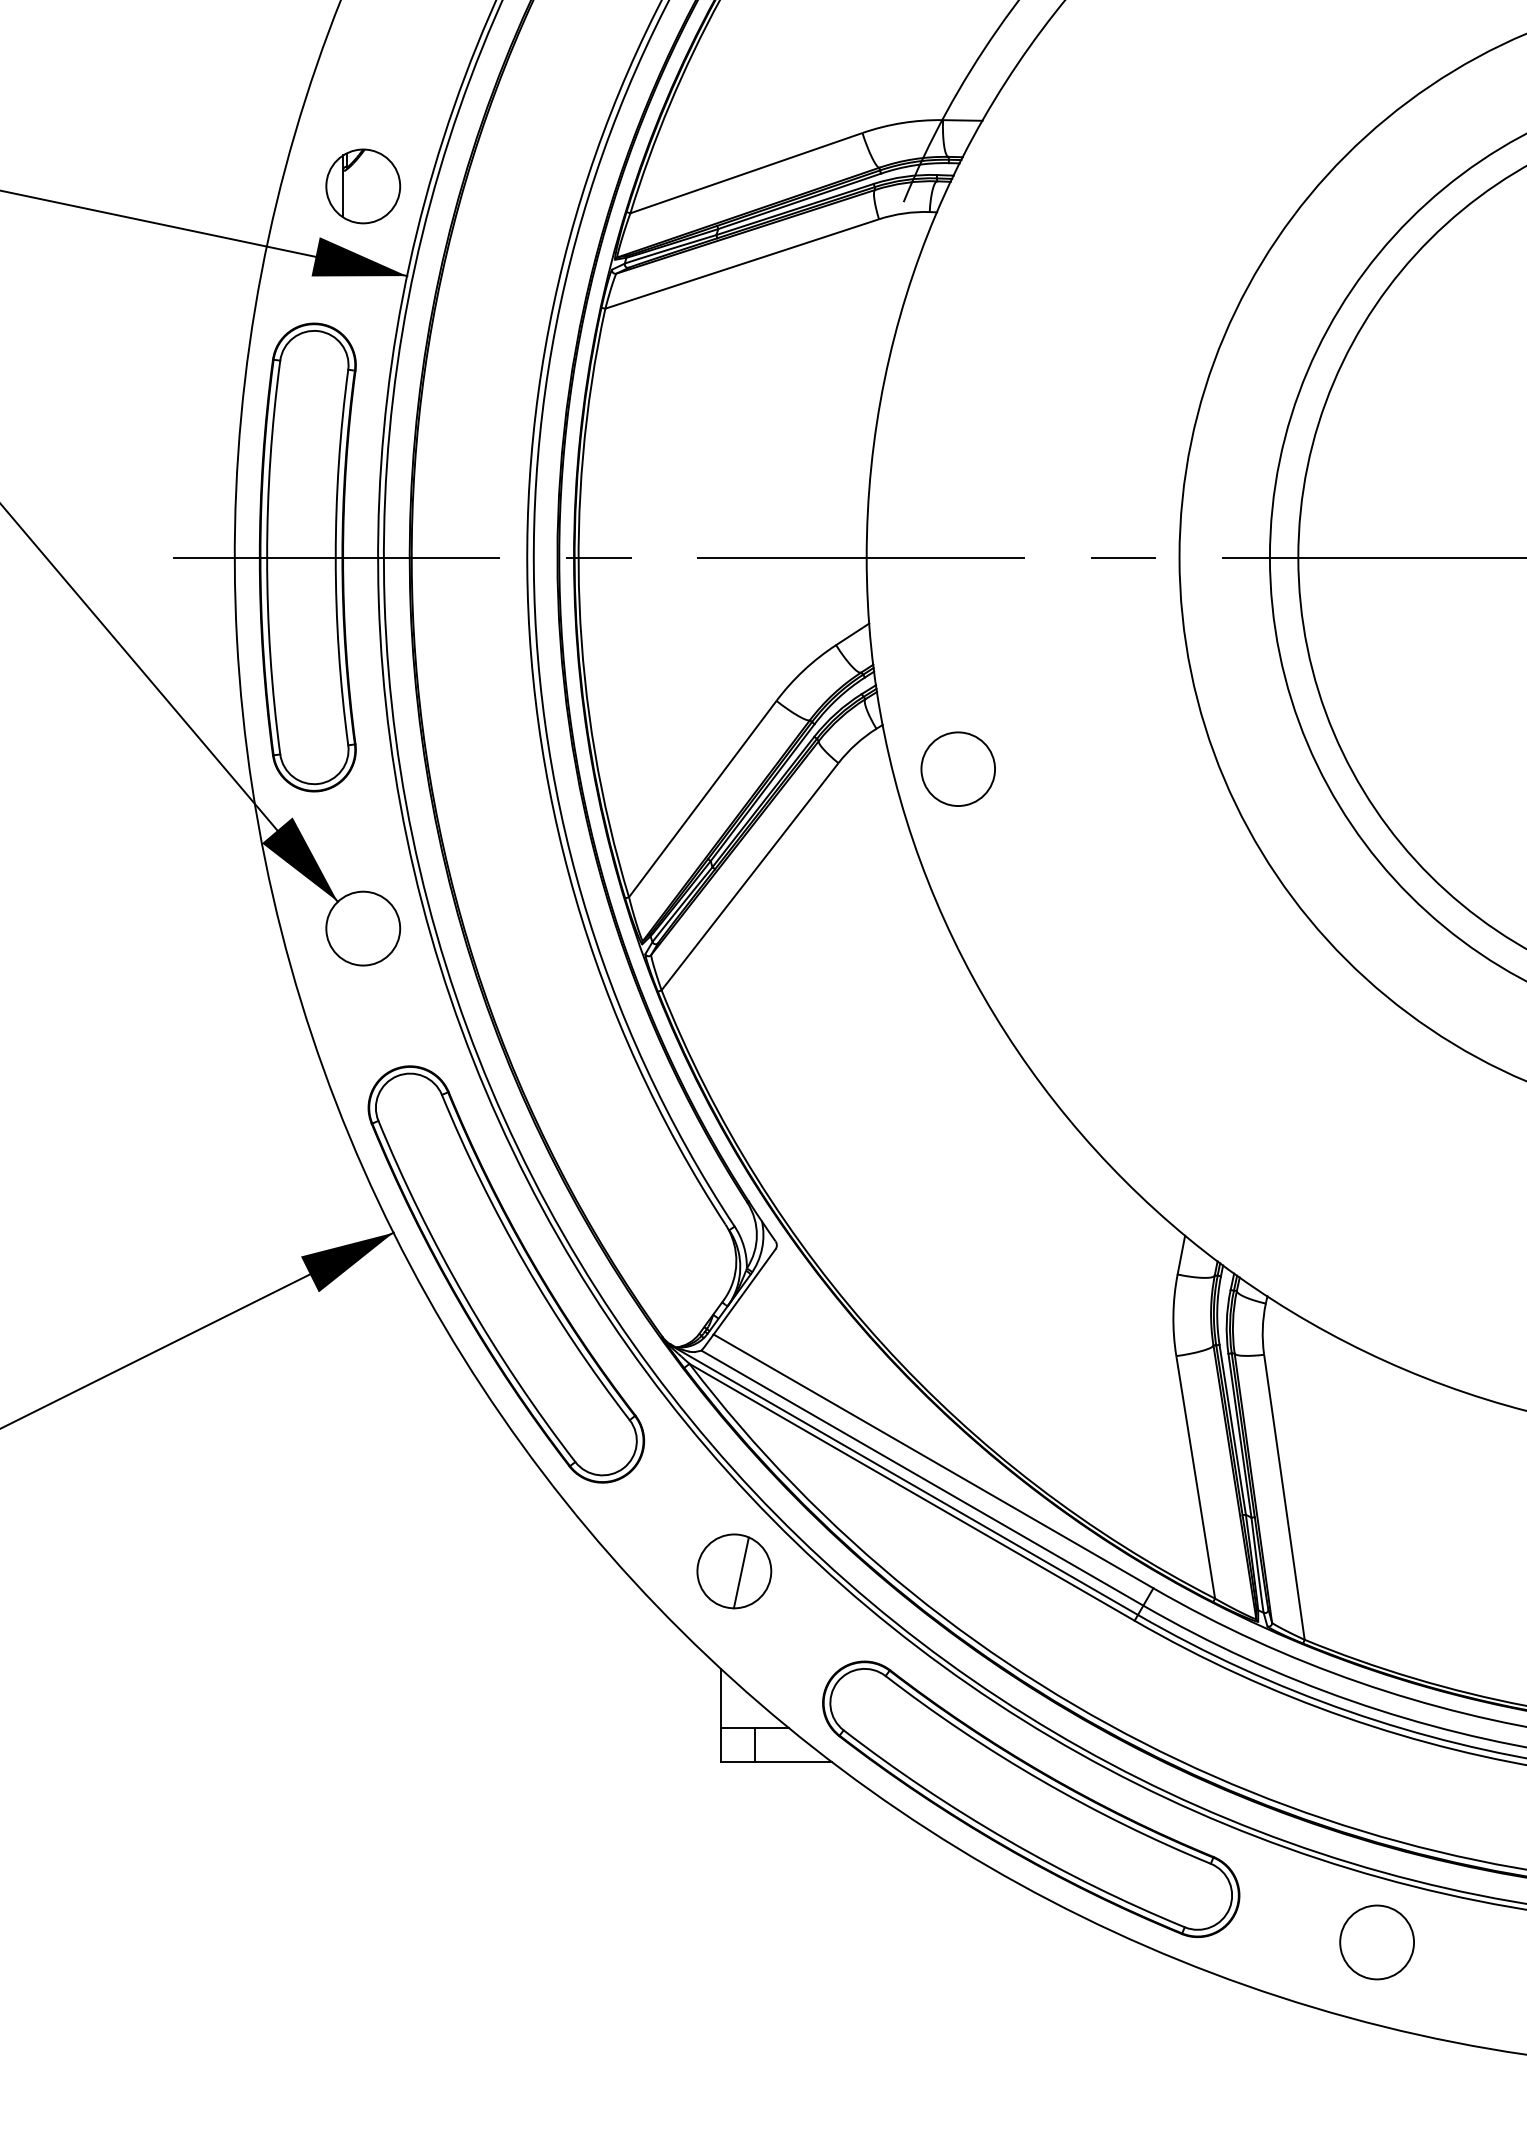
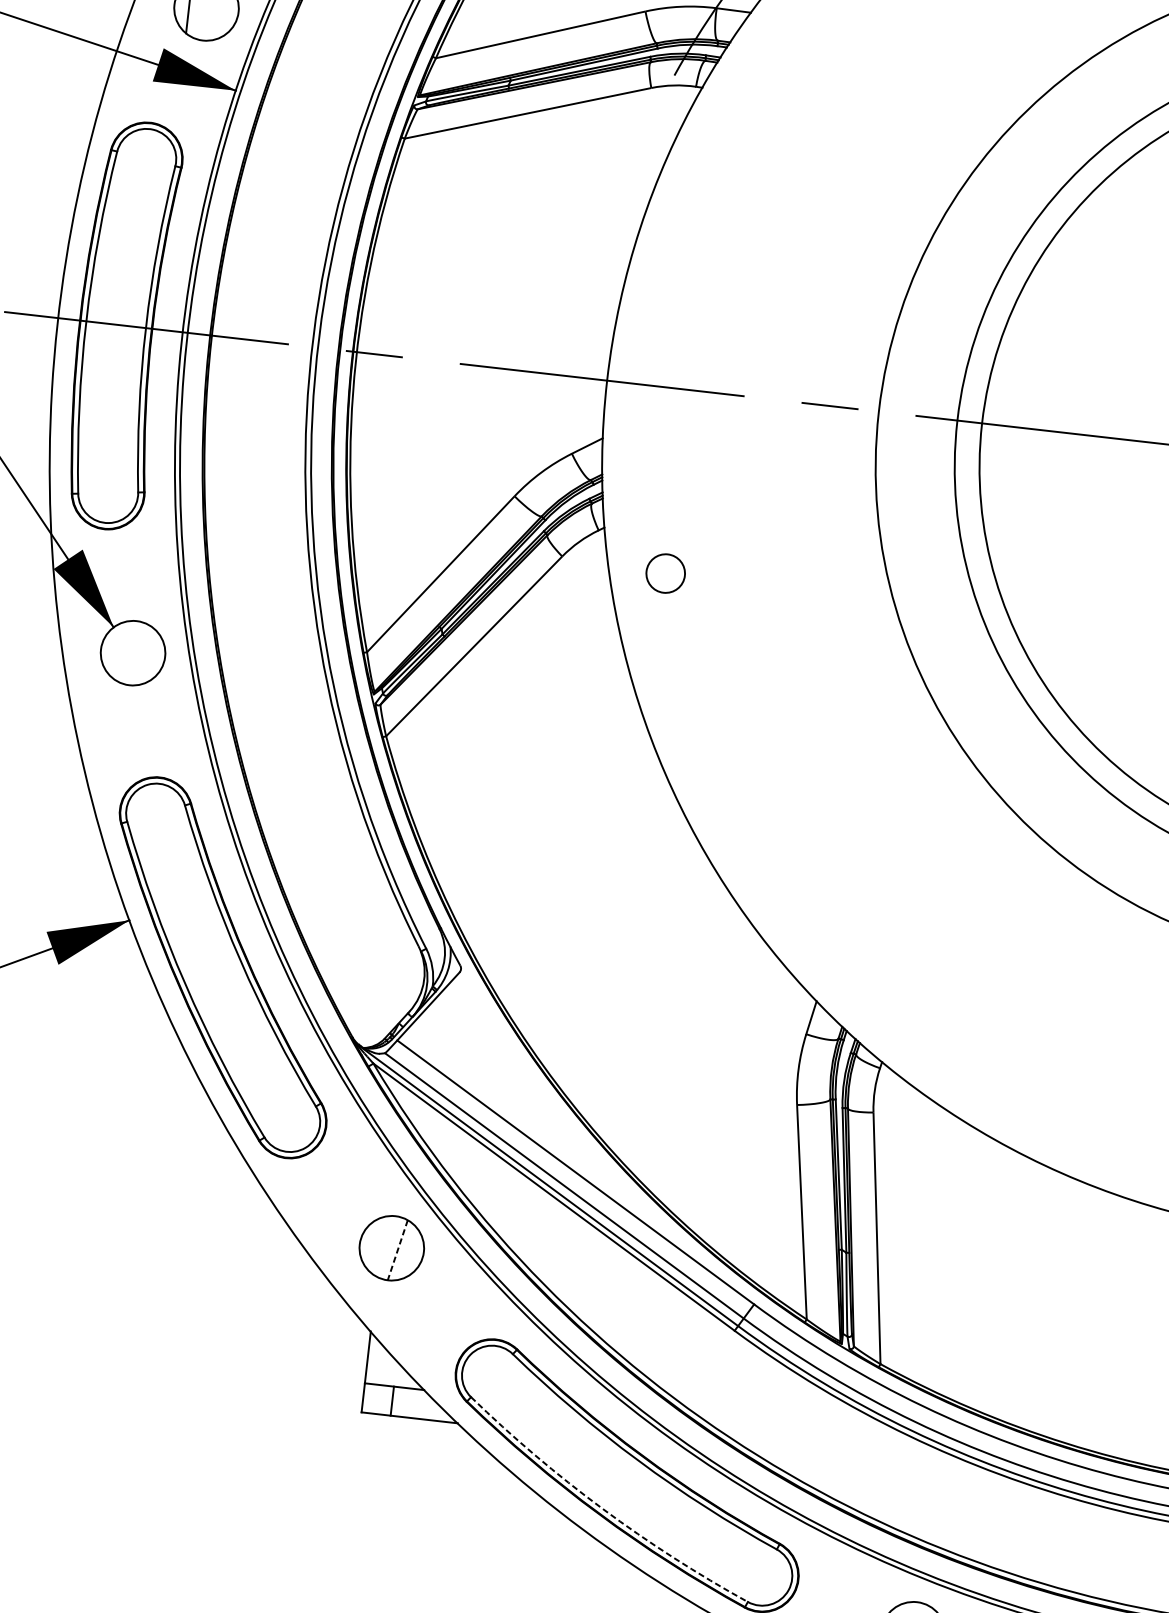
circle: (958, 769) -> (665, 573), size x0.6
line: (741, 1573) -> (397, 1250), solid -> dashed
arc: (1007, 1840) -> (602, 1509), solid -> dashed

